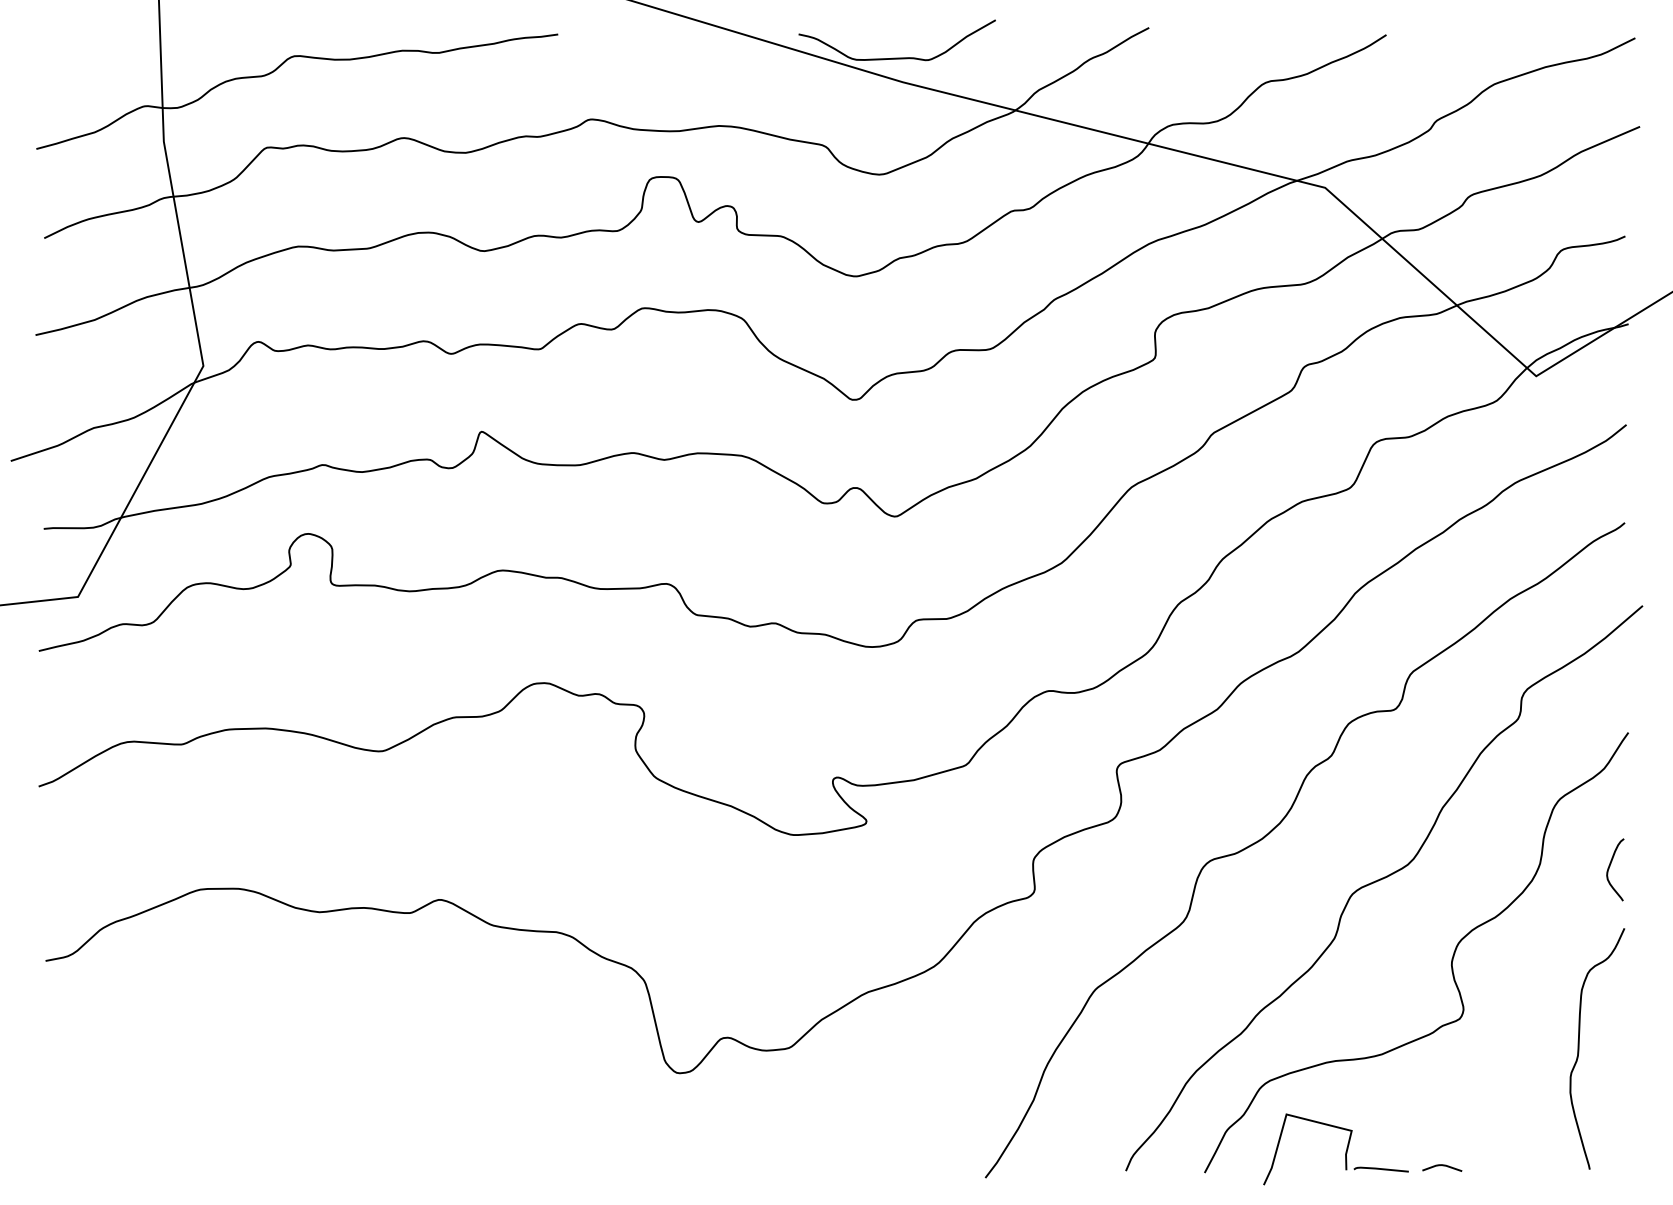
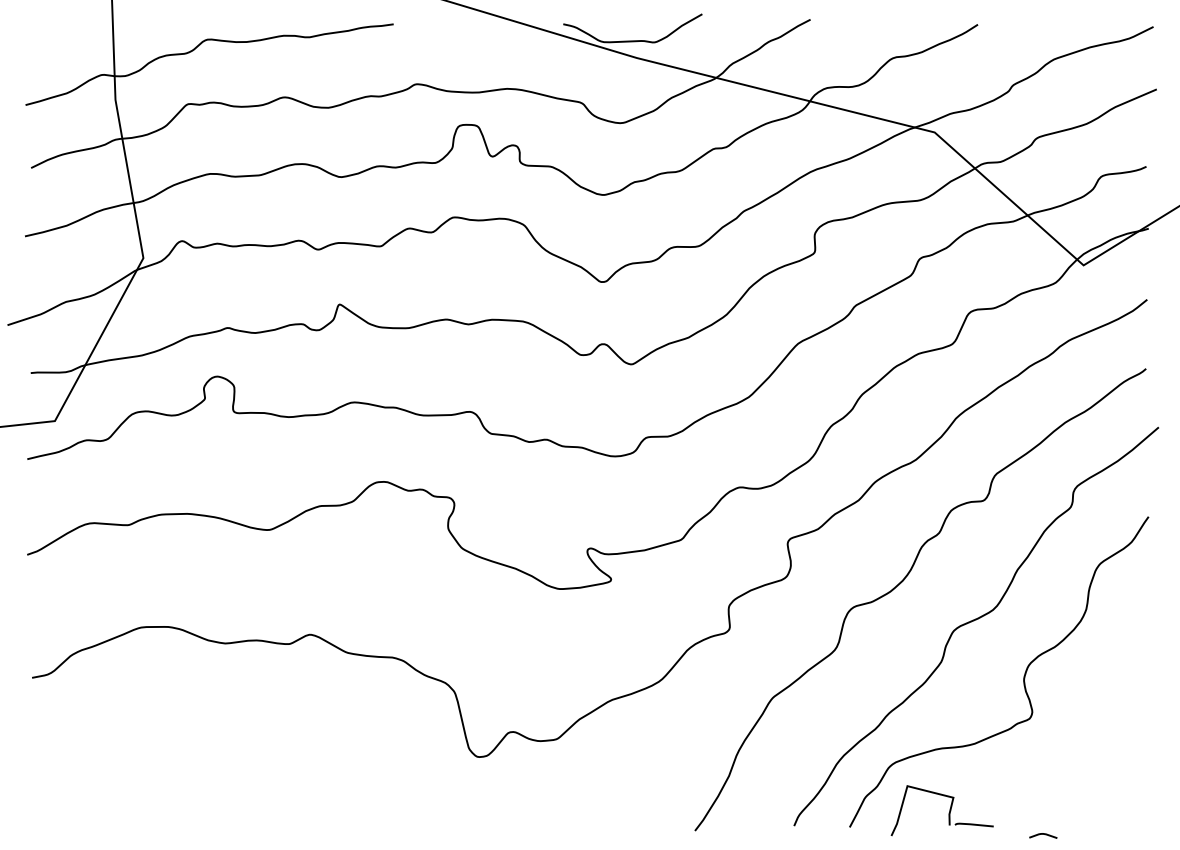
curve: (1609, 869) -> (1135, 613), removed
curve: (1580, 1048) -> (1114, 739), removed
curve: (1442, 1165) -> (1043, 834), moved

